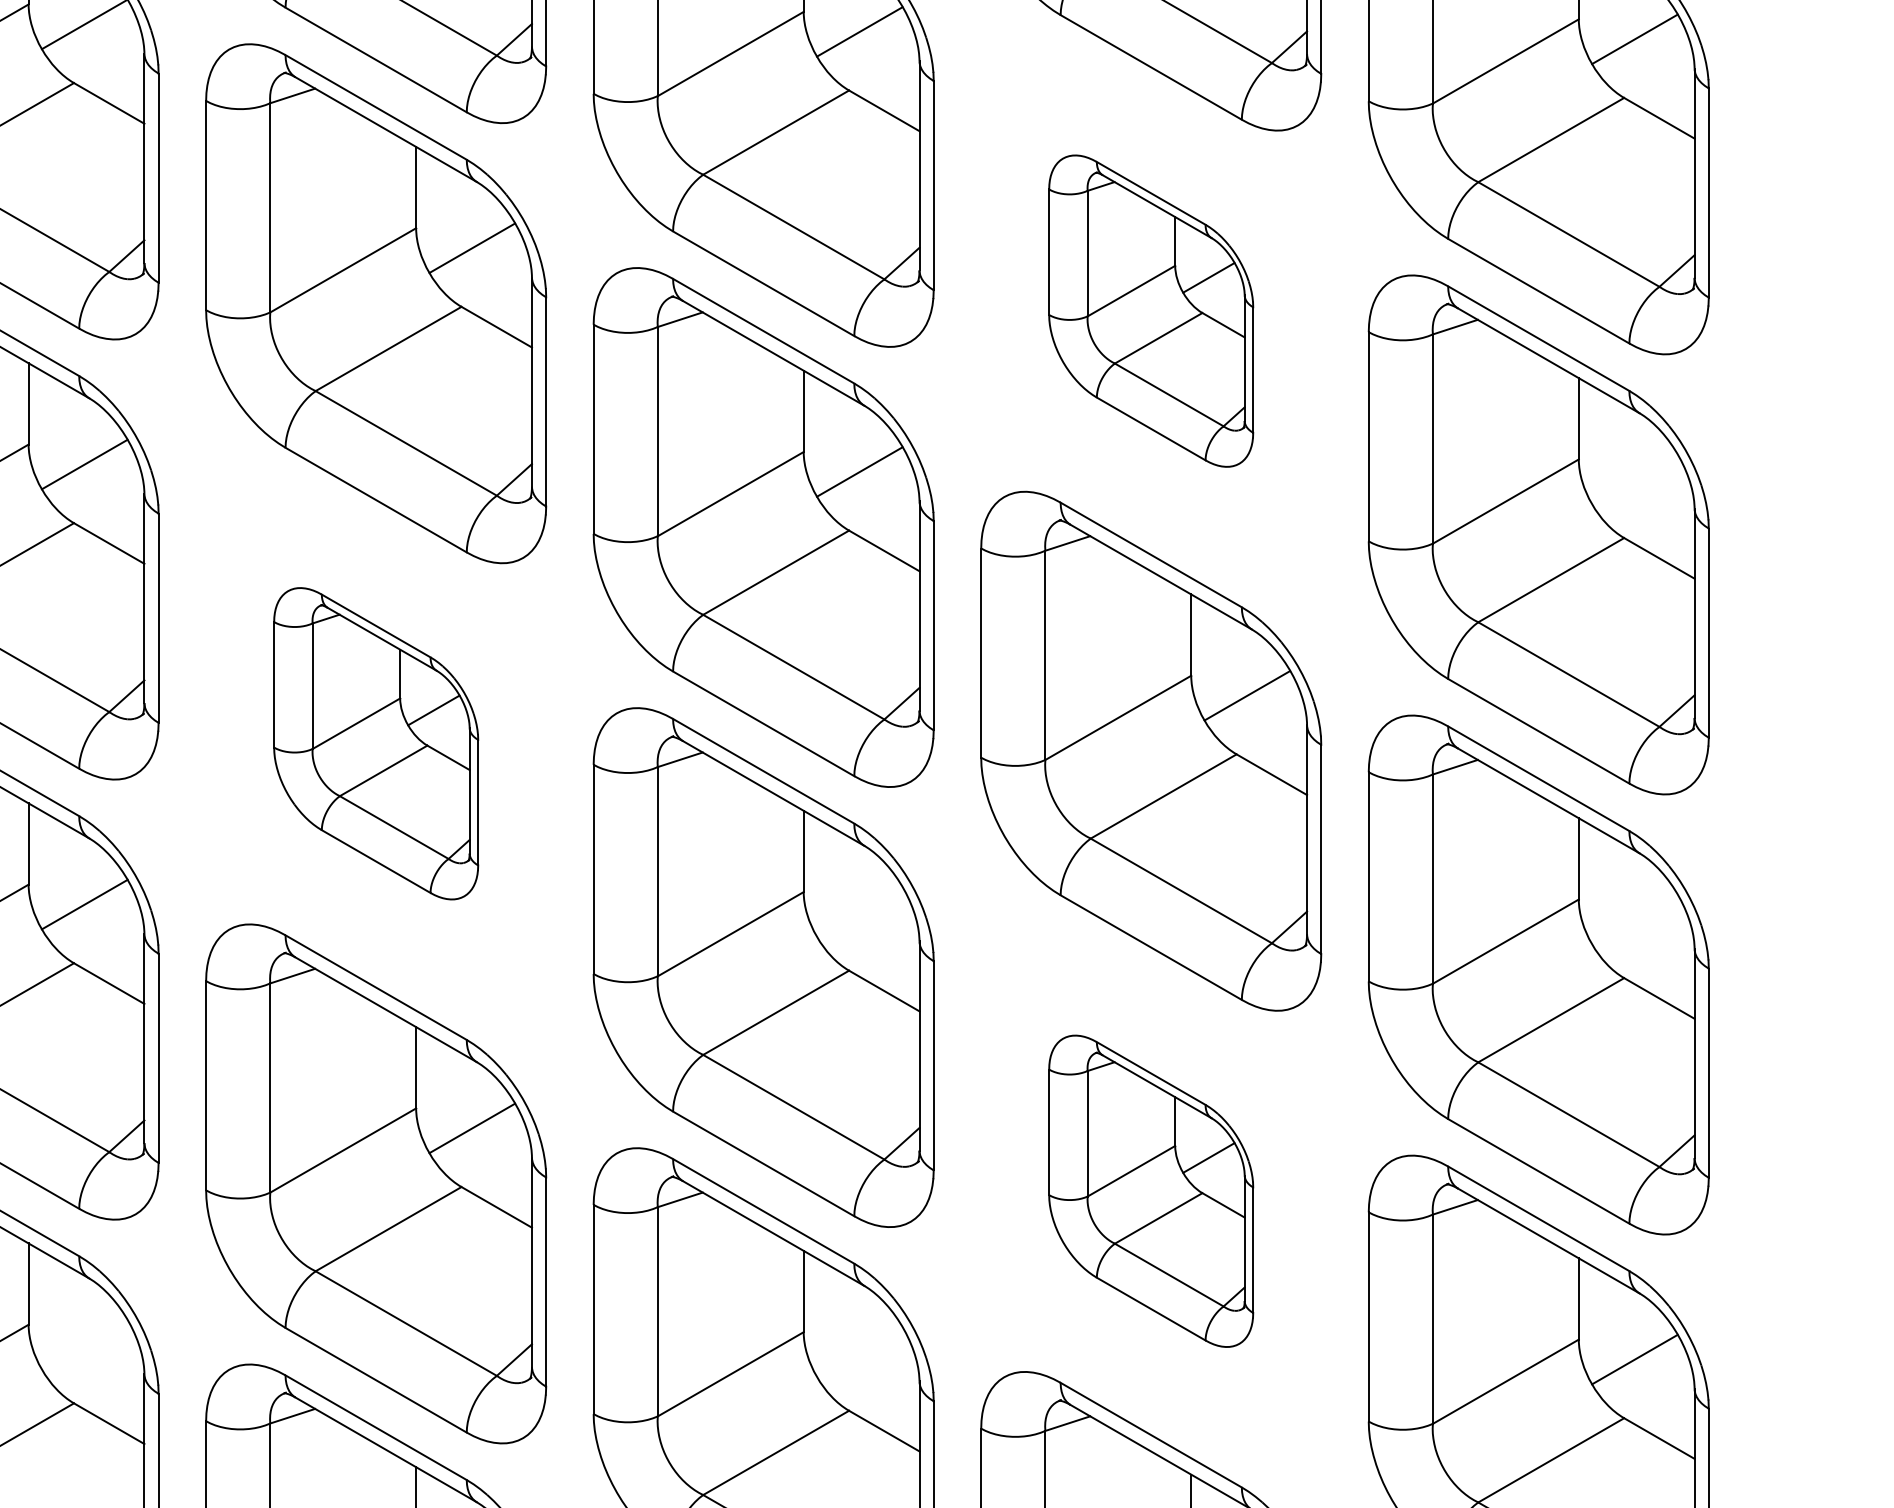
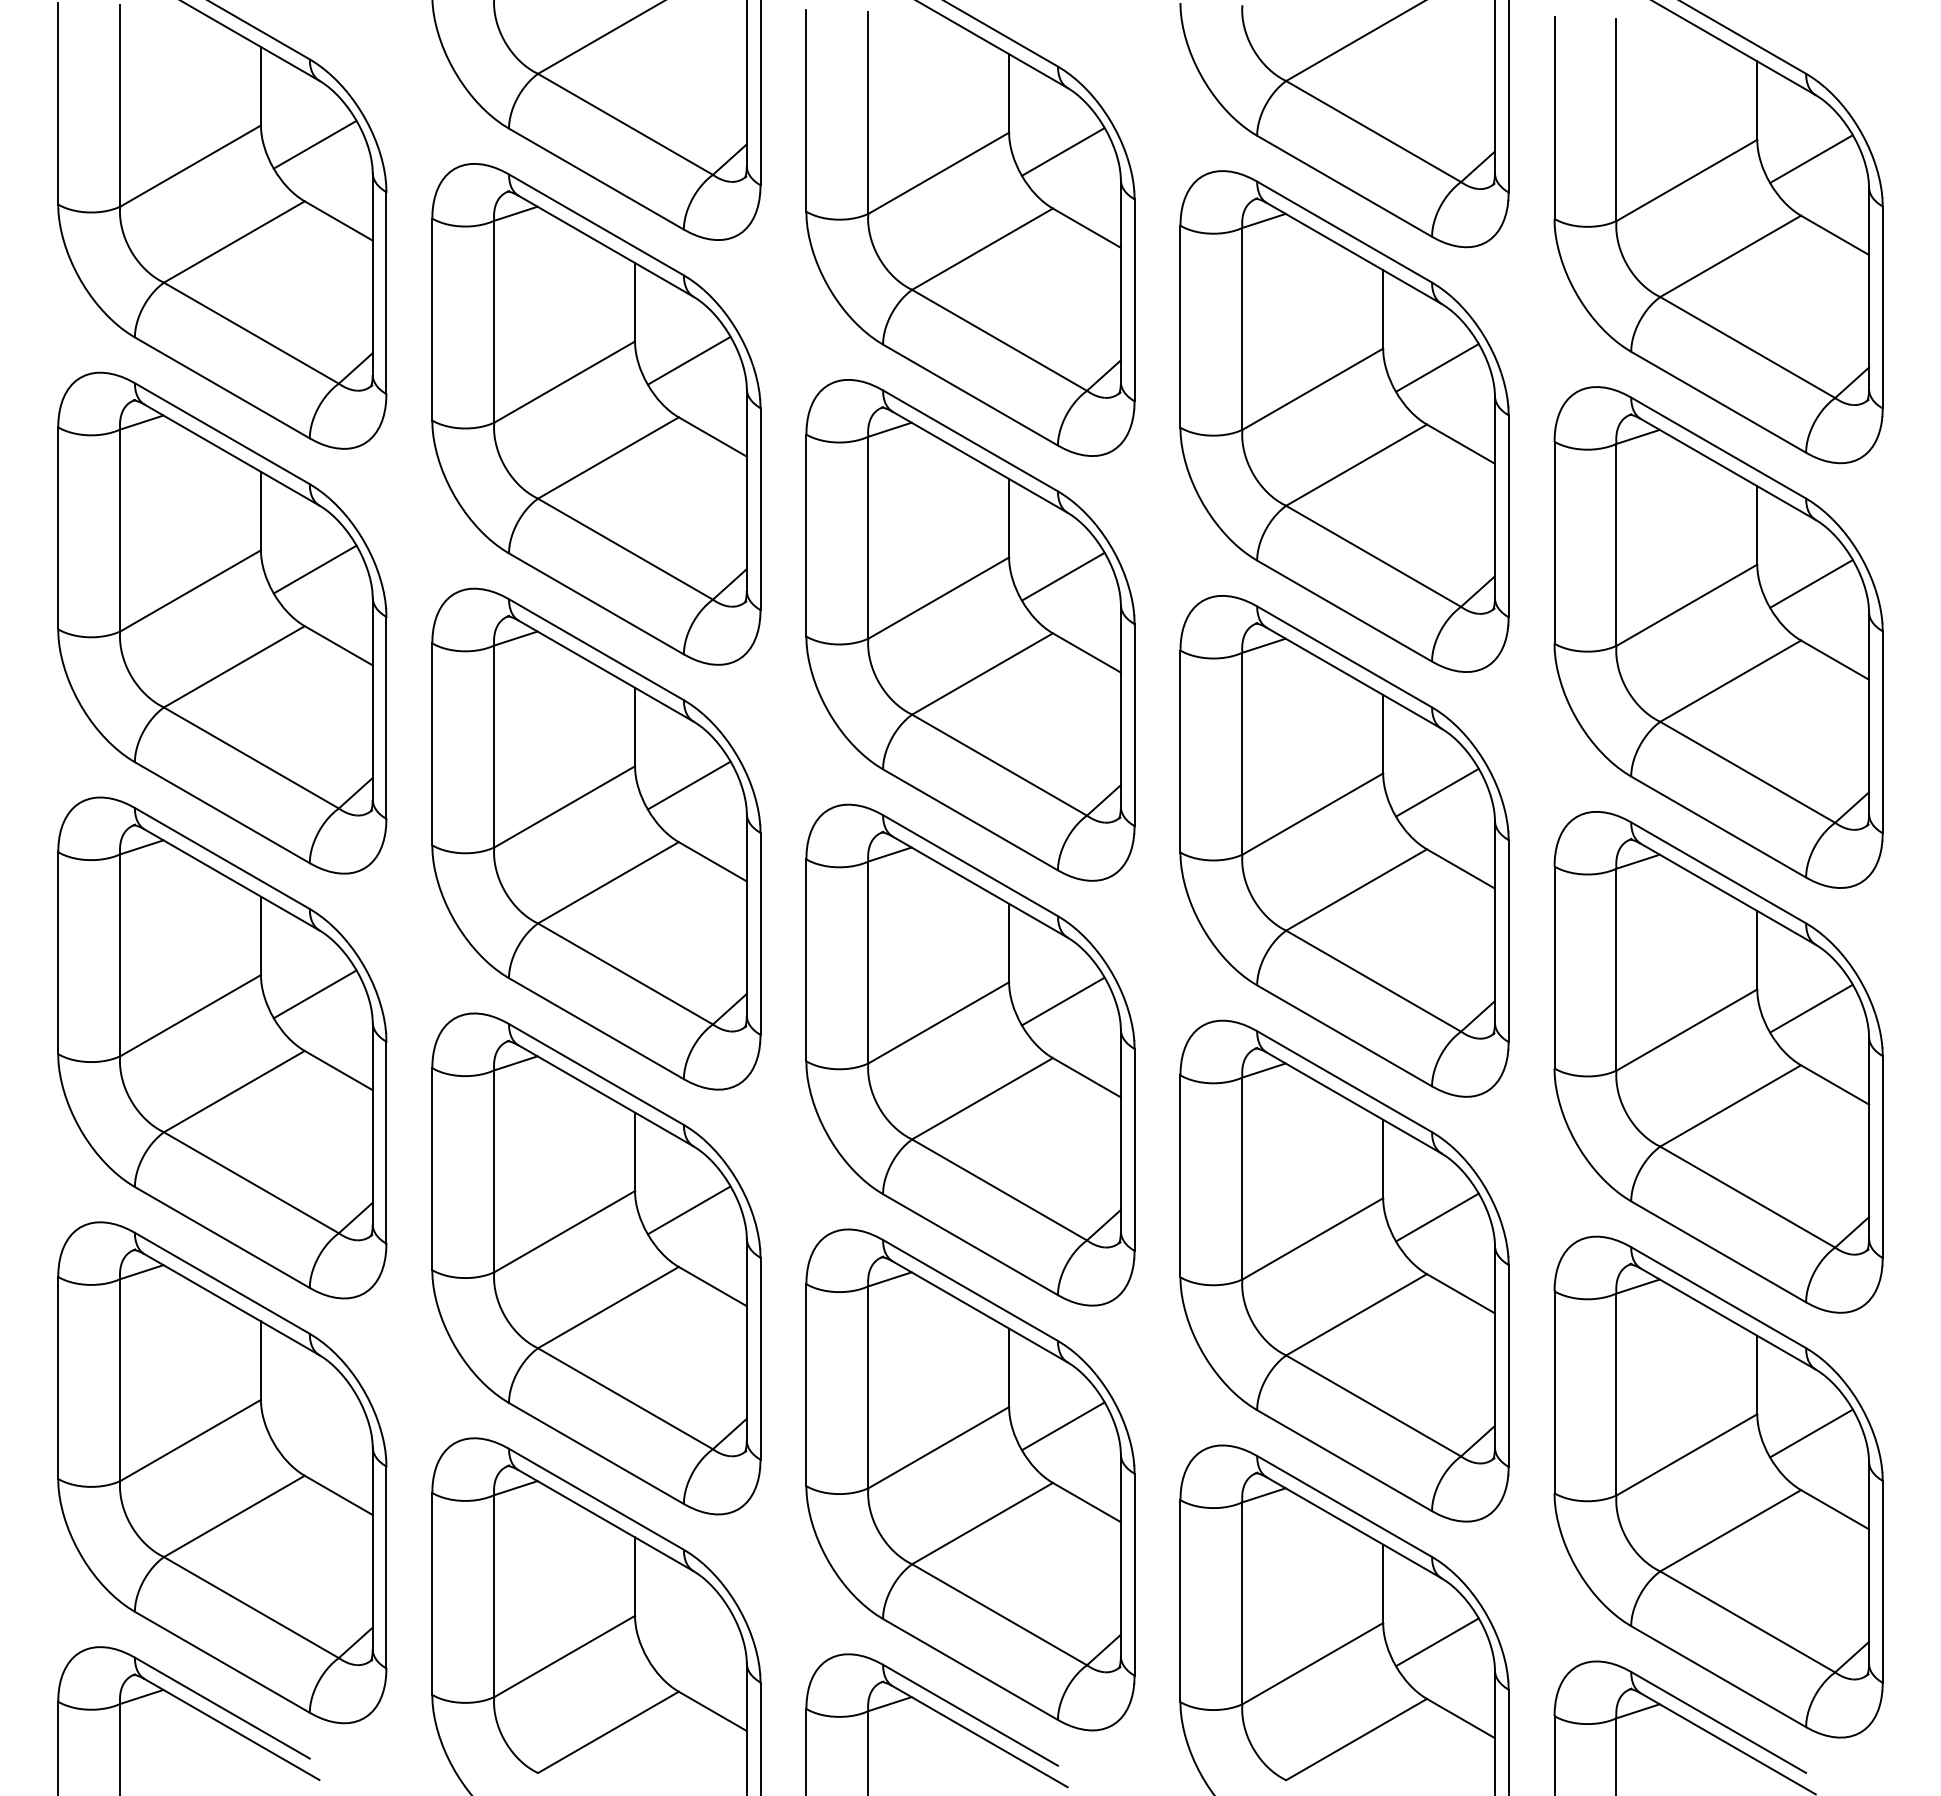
part: (1151, 311) -> (1344, 421), size x1.67
line: (1634, 478) -> (1811, 583), added
part: (376, 743) -> (596, 838), size x1.67
line: (859, 912) -> (1062, 1001), added
line: (1634, 919) -> (1811, 1008), added
part: (1151, 1190) -> (1344, 1270), size x1.67
line: (859, 1352) -> (1062, 1426), added

